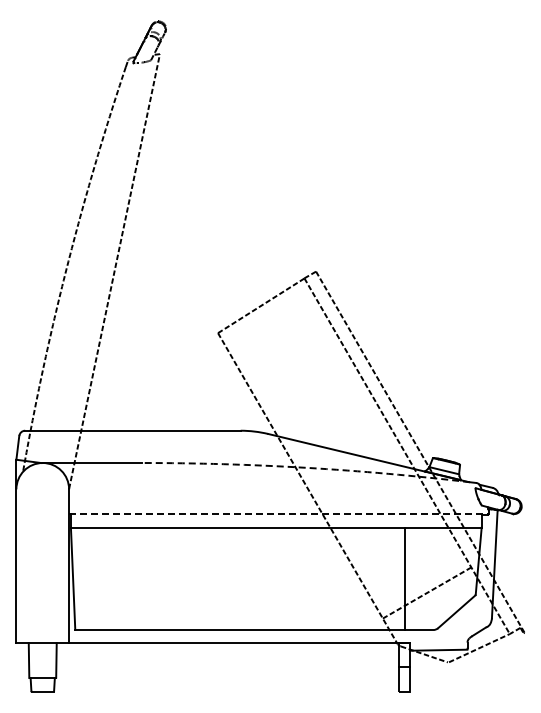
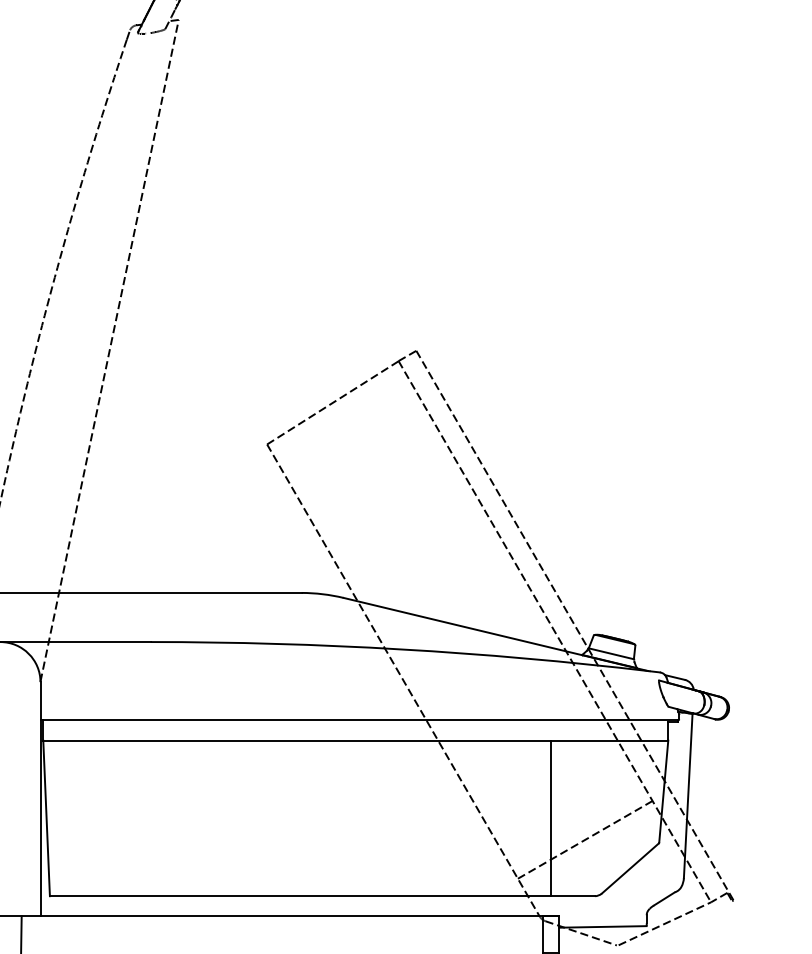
arc: (306, 467) -> (401, 648), dashed -> solid
line: (278, 514) -> (359, 720), dashed -> solid

